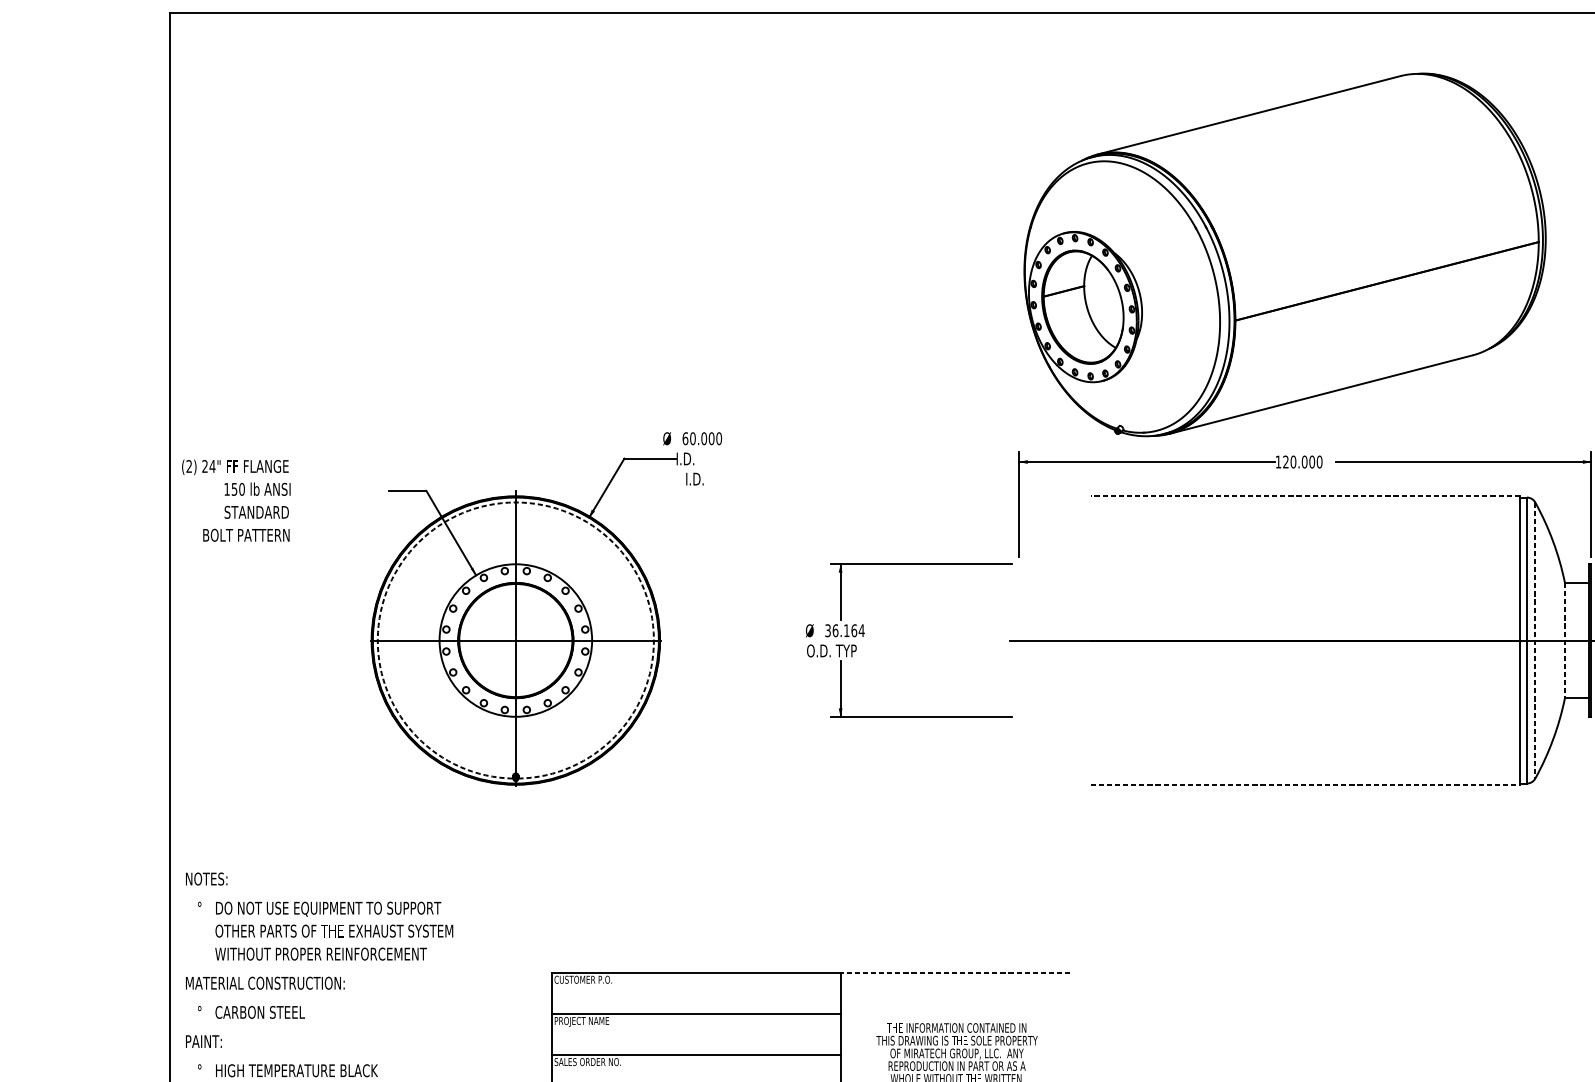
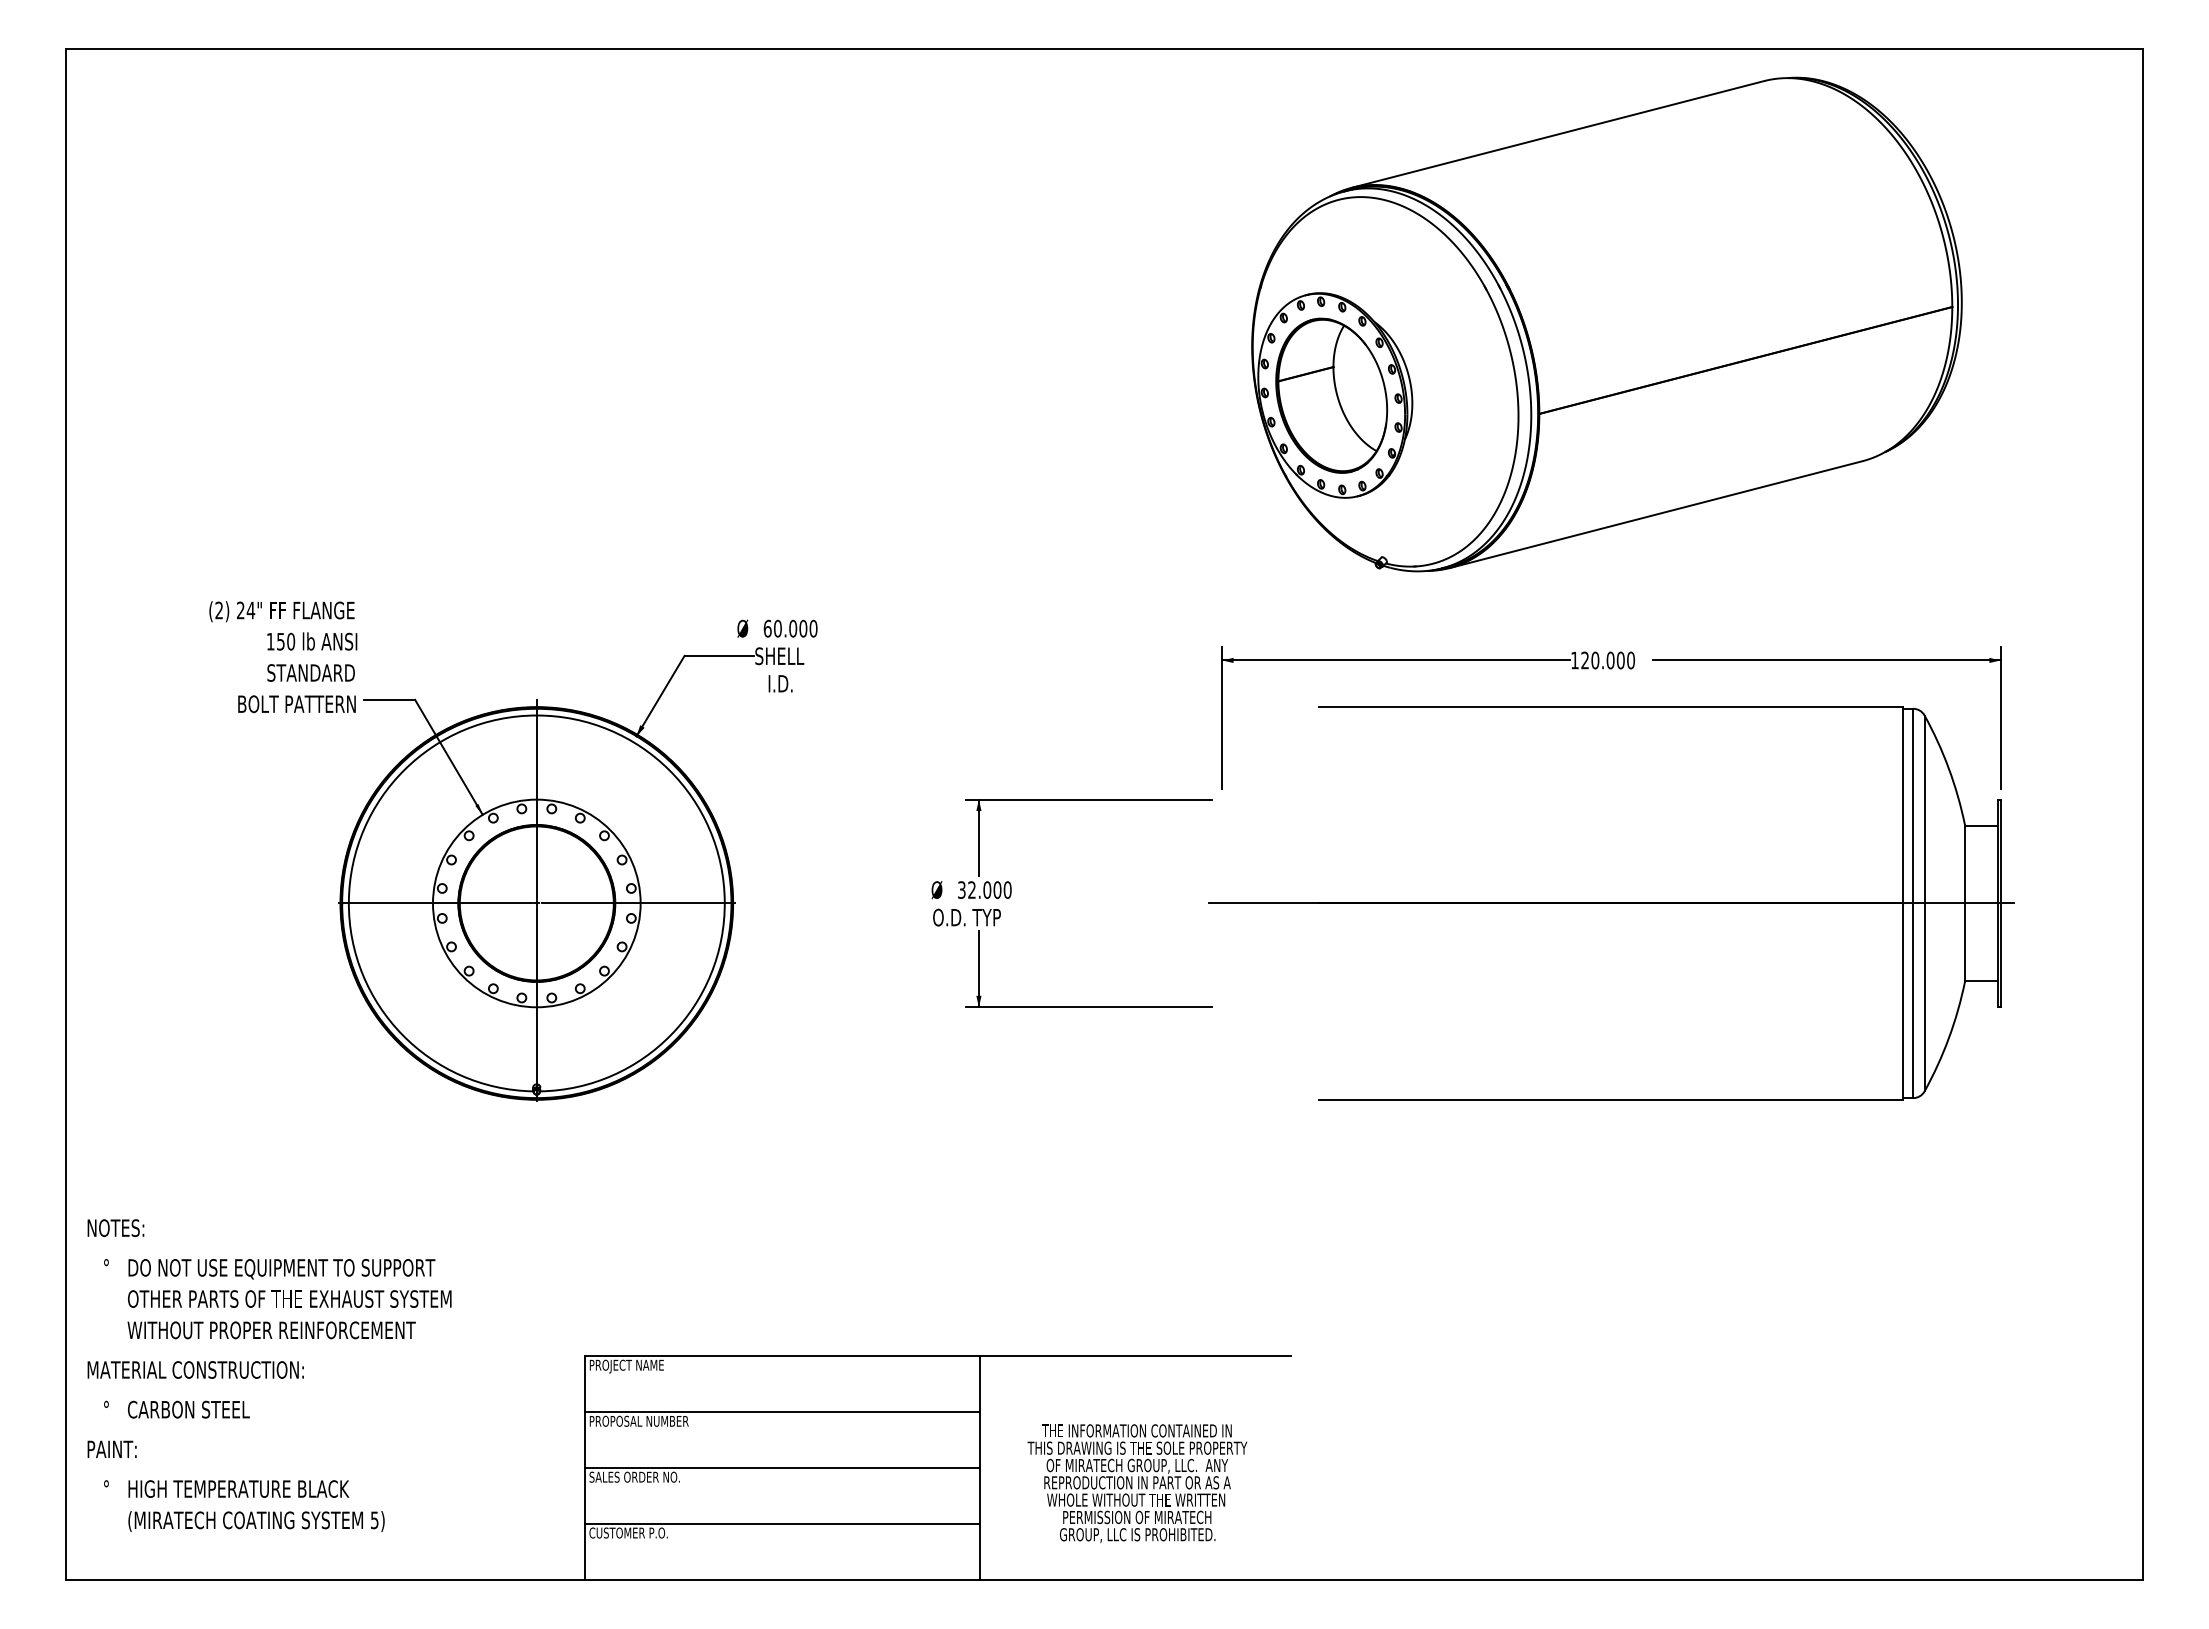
part: (1284, 254) -> (1606, 324), moved
text: (694, 459) -> (779, 656), I.D. -> SHELL
line: (1304, 496) -> (1610, 707), dashed -> solid
text: (236, 501) -> (283, 657), moved
arc: (515, 502) -> (536, 715), dashed -> solid
text: (848, 630) -> (989, 889), 36.164 -> 32.000
line: (1535, 640) -> (1924, 903), dashed -> solid
line: (1565, 640) -> (1965, 903), dashed -> solid
line: (1305, 784) -> (1611, 1099), dashed -> solid
line: (955, 972) -> (1135, 1355), dashed -> solid
text: (583, 980) -> (628, 1366), CUSTOMER P.O. -> PROJECT NAME
text: (597, 1021) -> (648, 1422), PROJECT NAME -> PROPOSAL NUMBER

